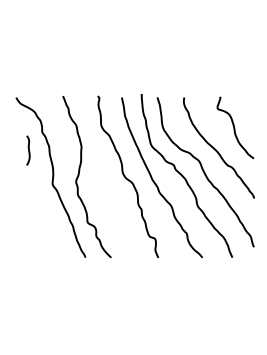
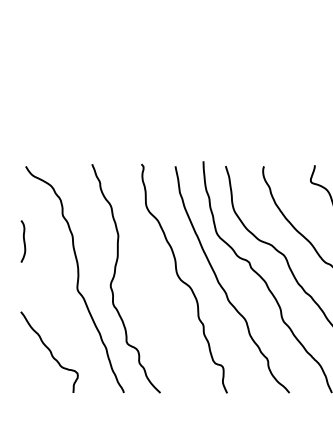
curve: (28, 150) -> (23, 241), moved
curve: (32, 228) -> (48, 351), added

